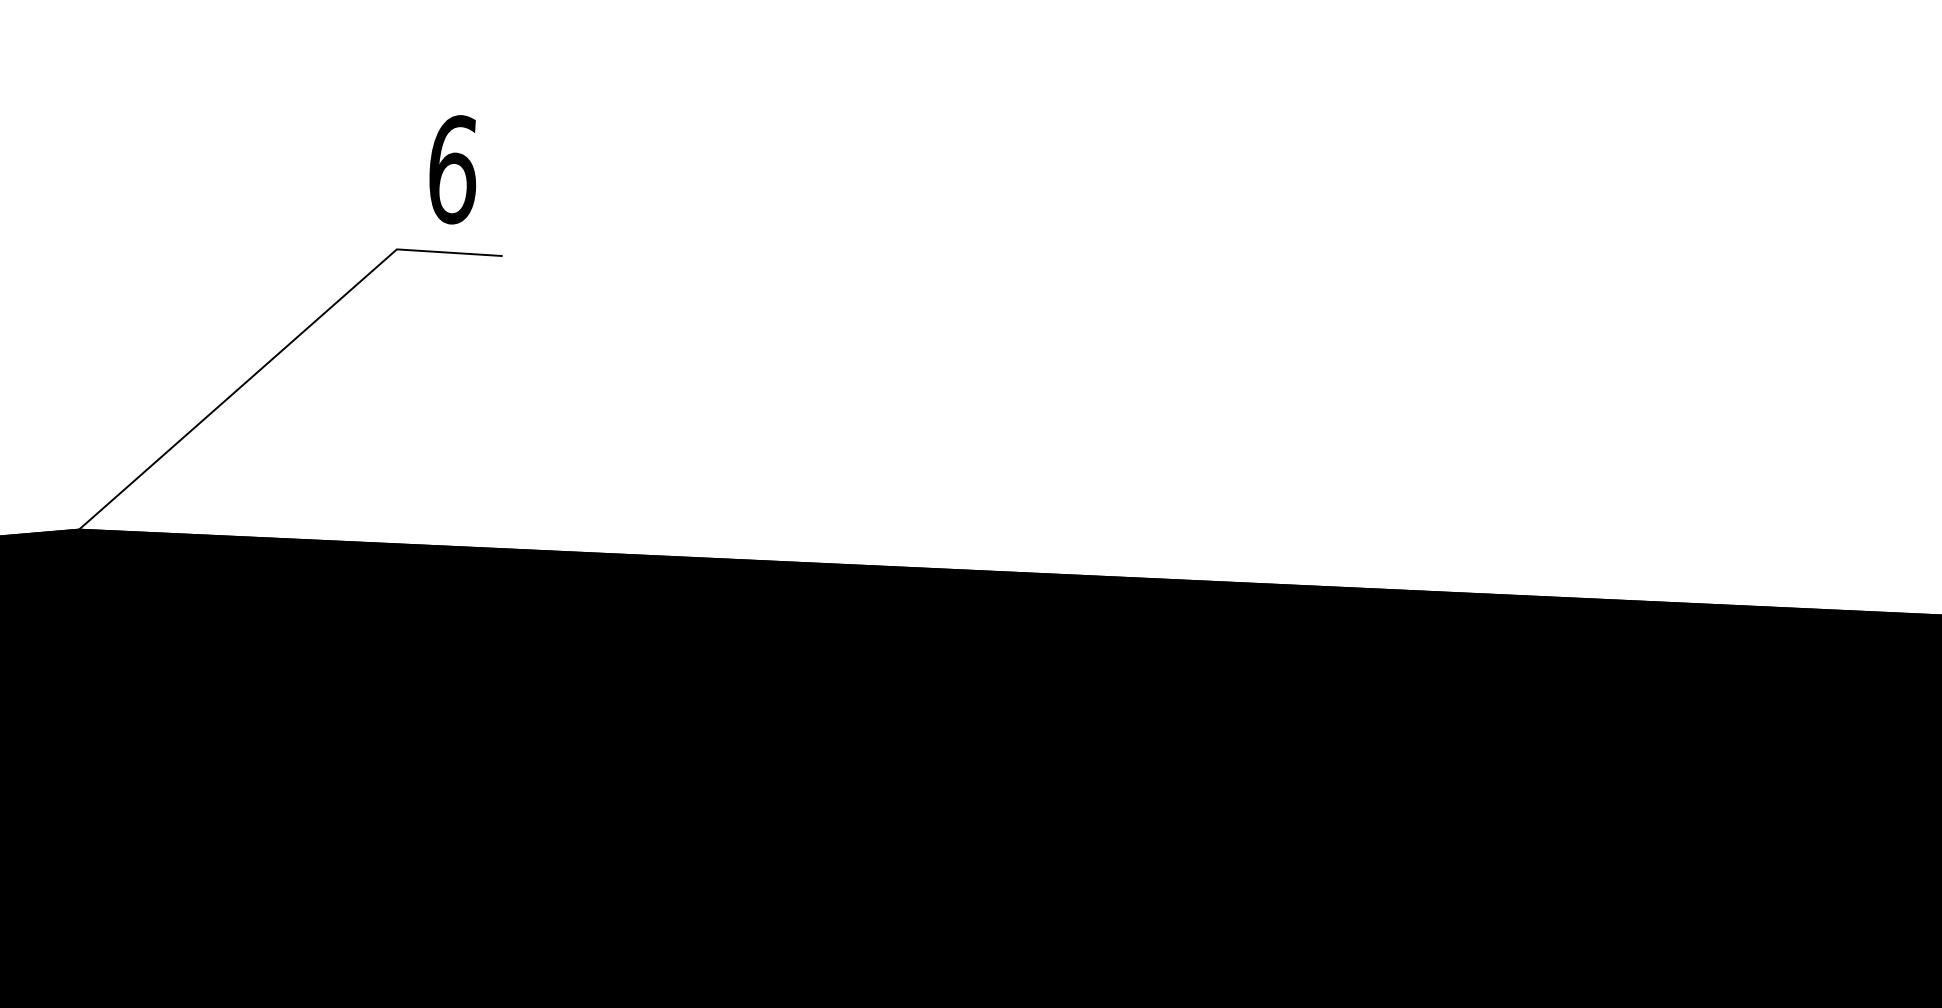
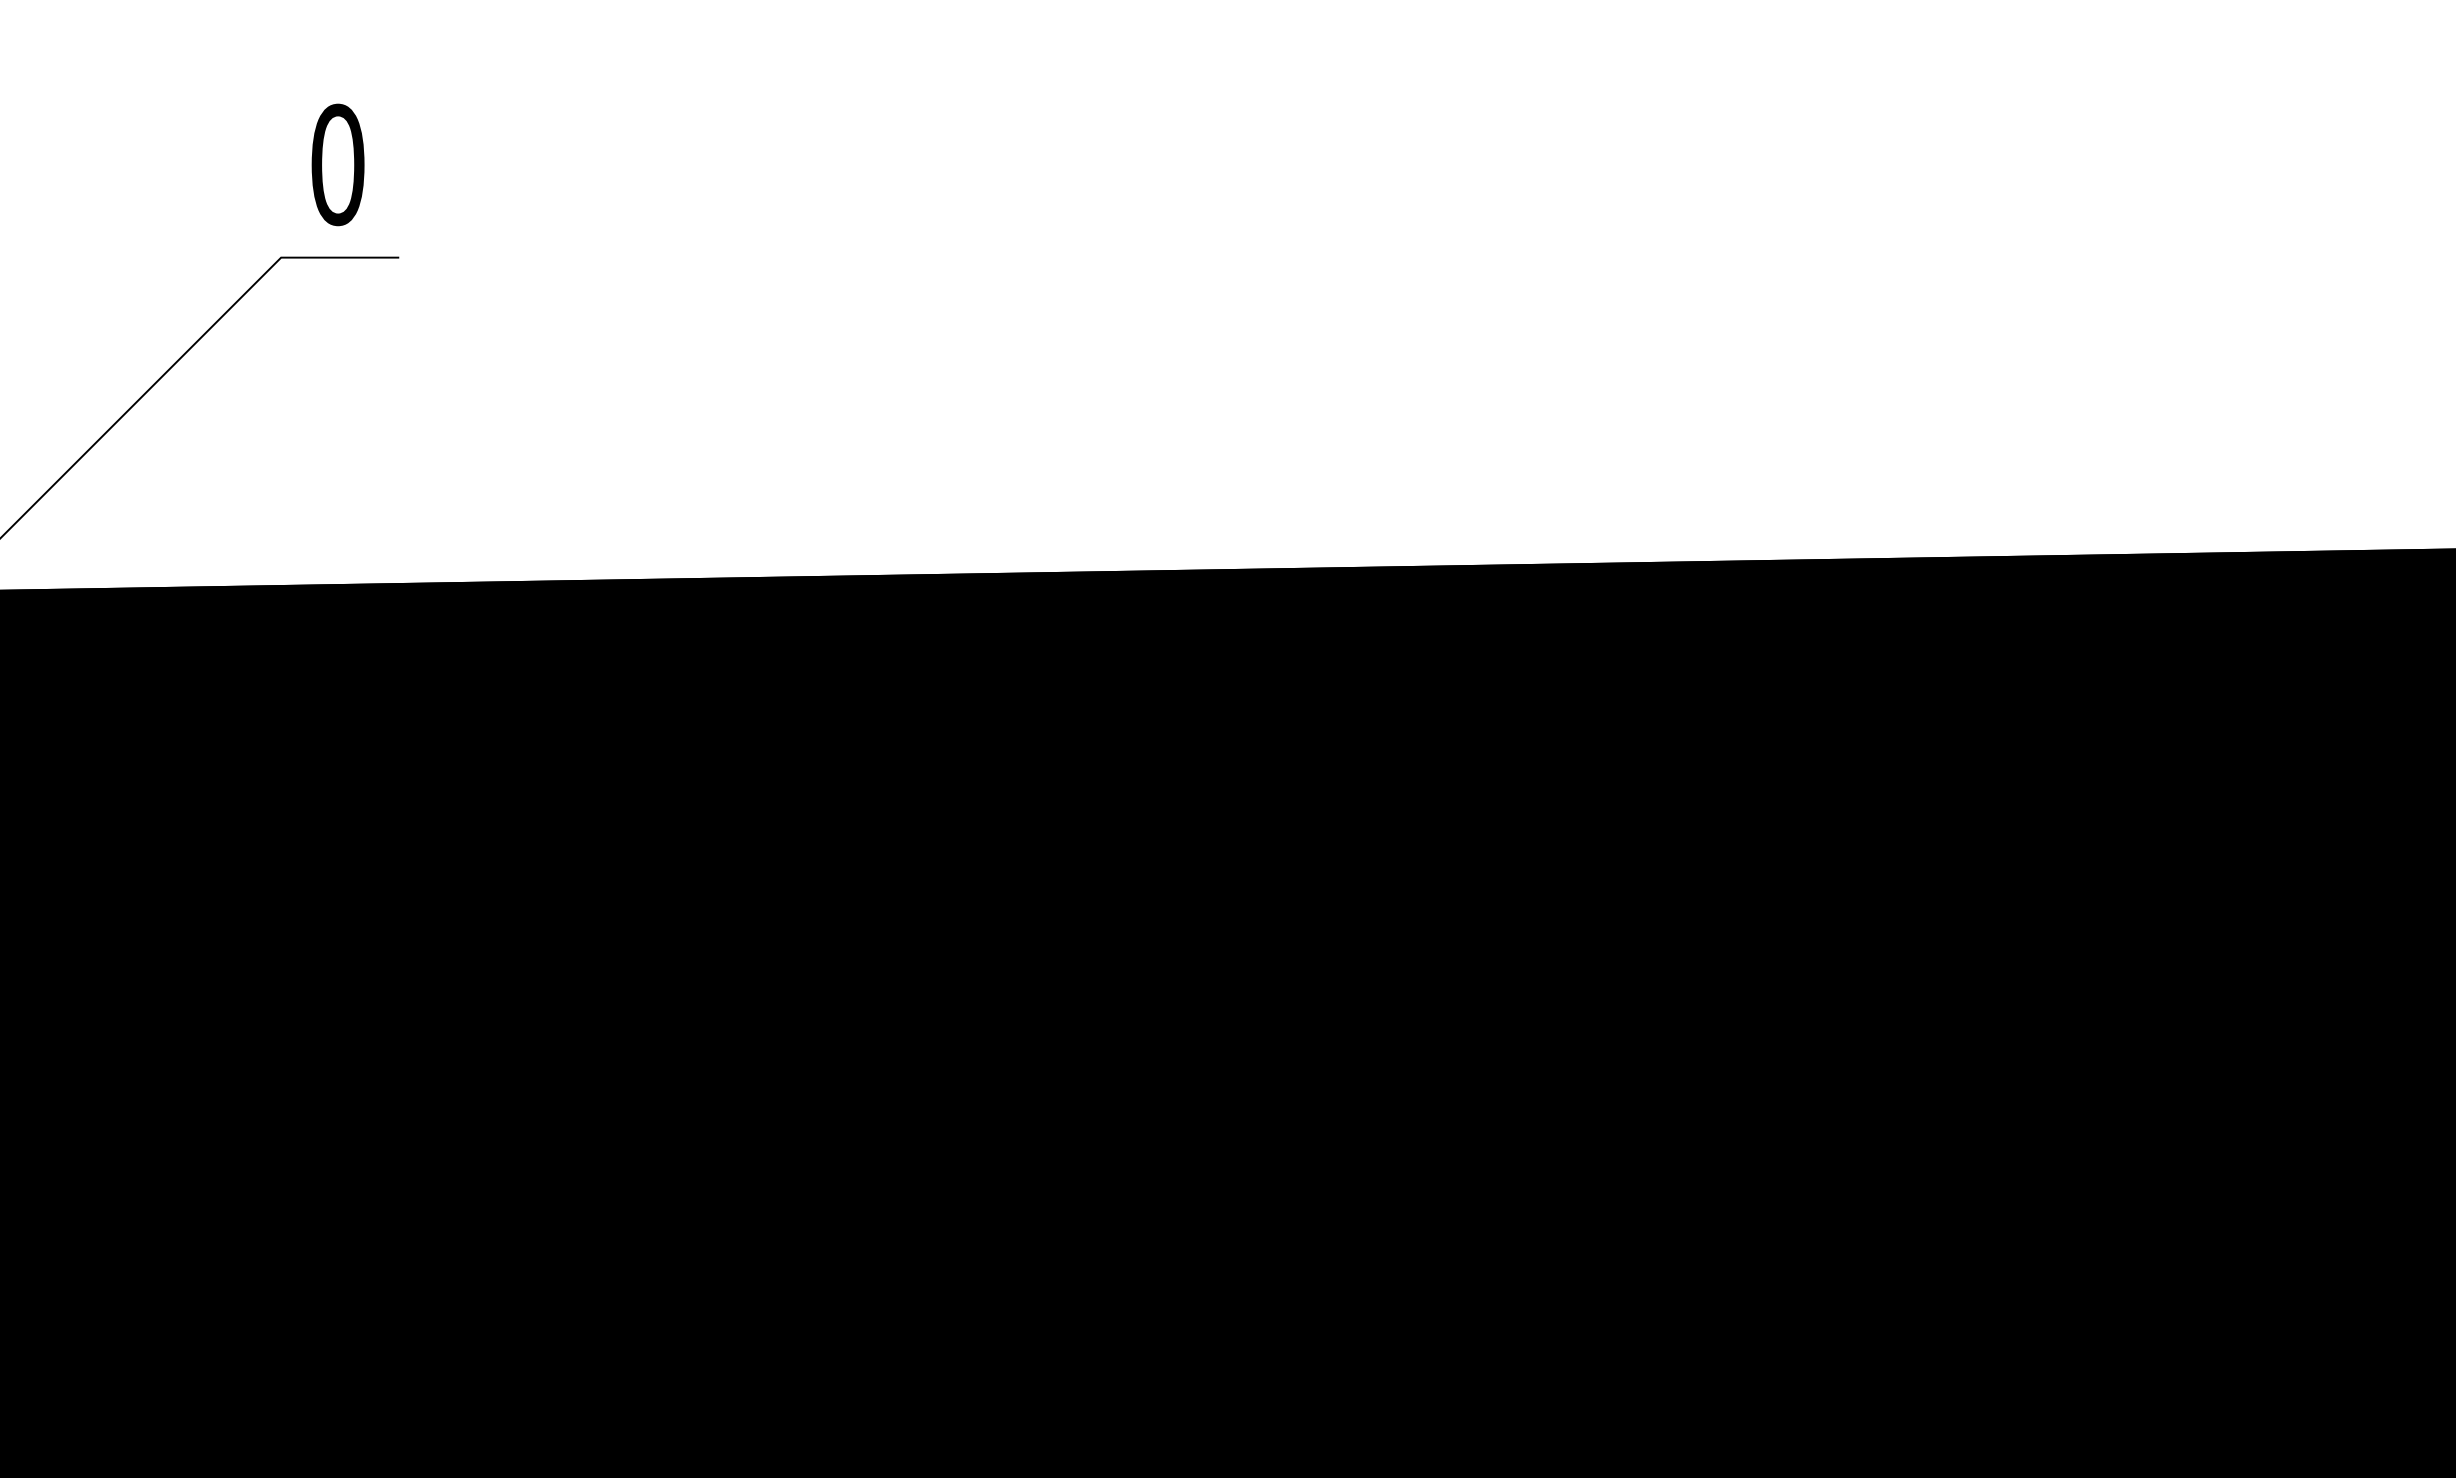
text: (452, 169) -> (337, 164), 6 -> 0

